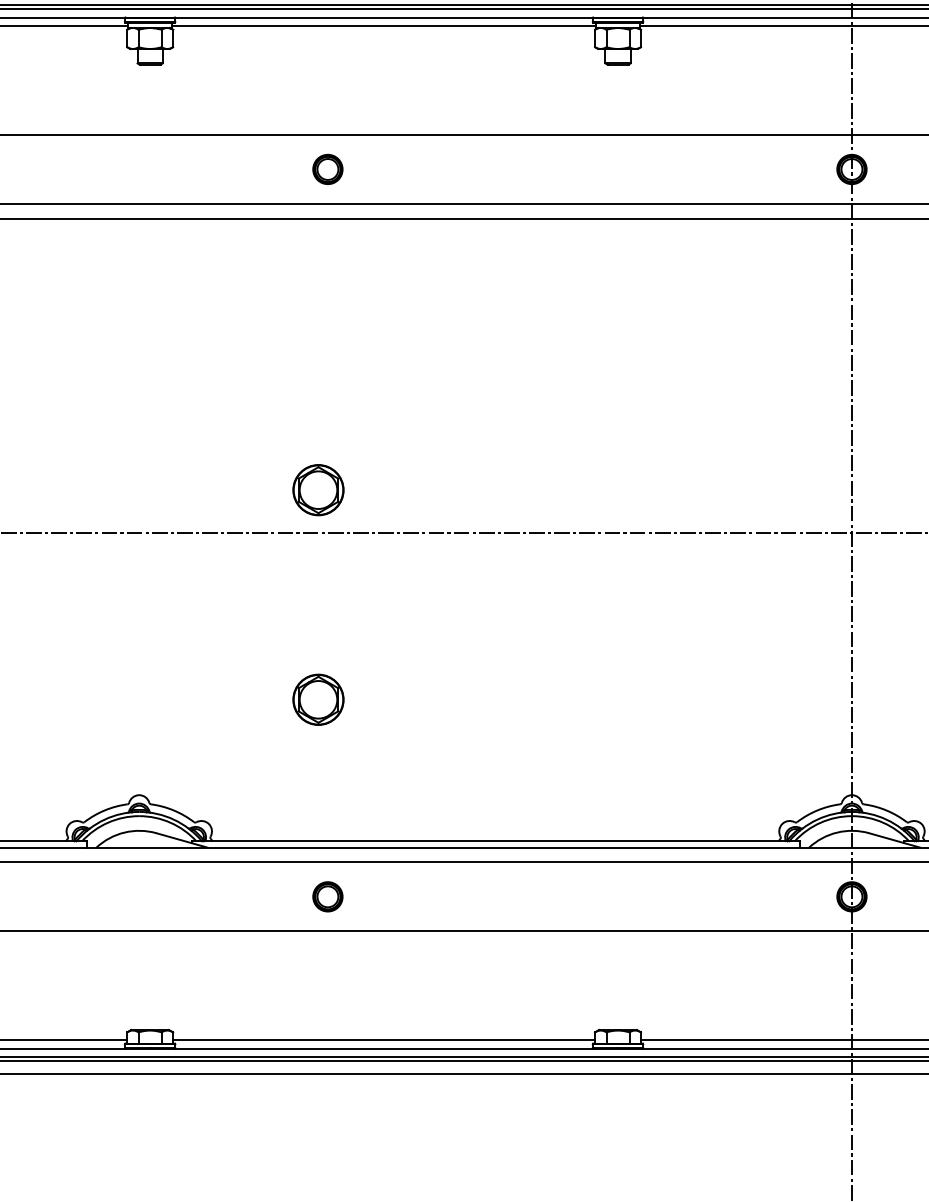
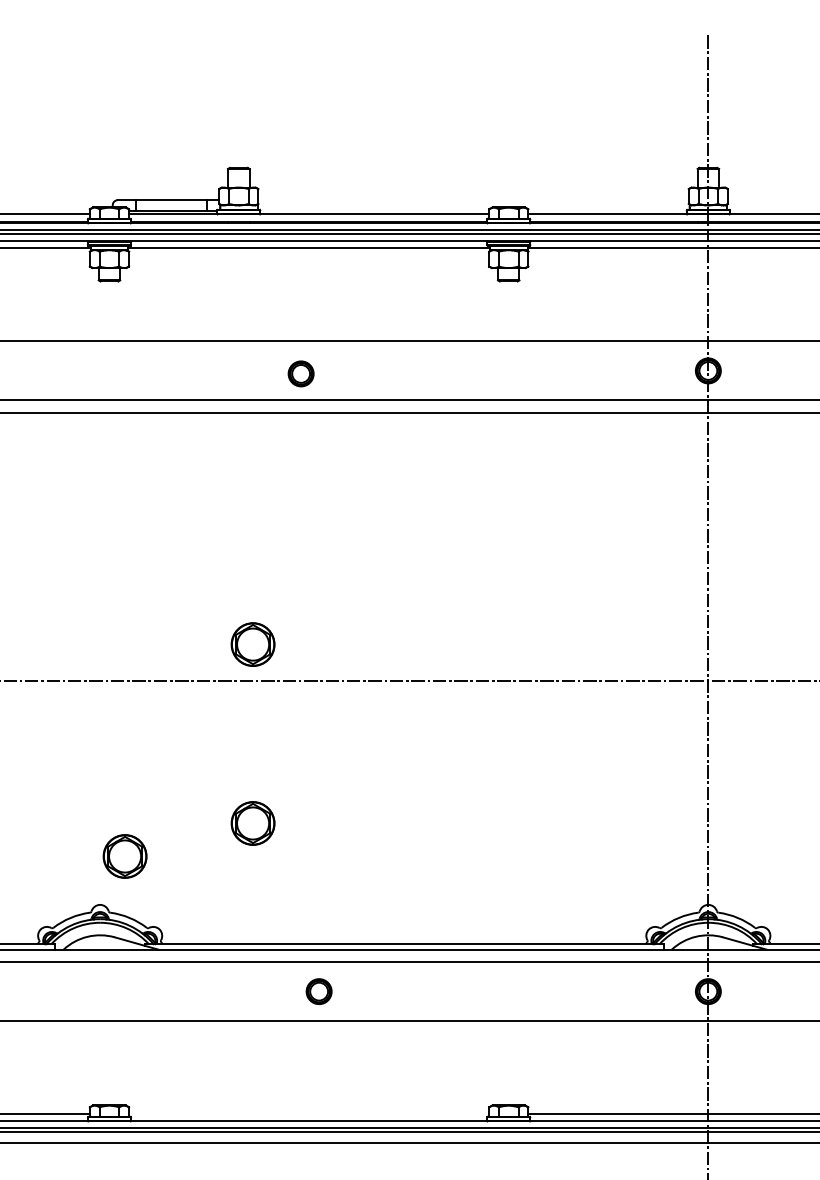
part: (327, 168) -> (300, 373), moved
part: (167, 738) -> (124, 856), added
part: (327, 896) -> (318, 991), moved
line: (384, 1040) -> (309, 1114), removed

